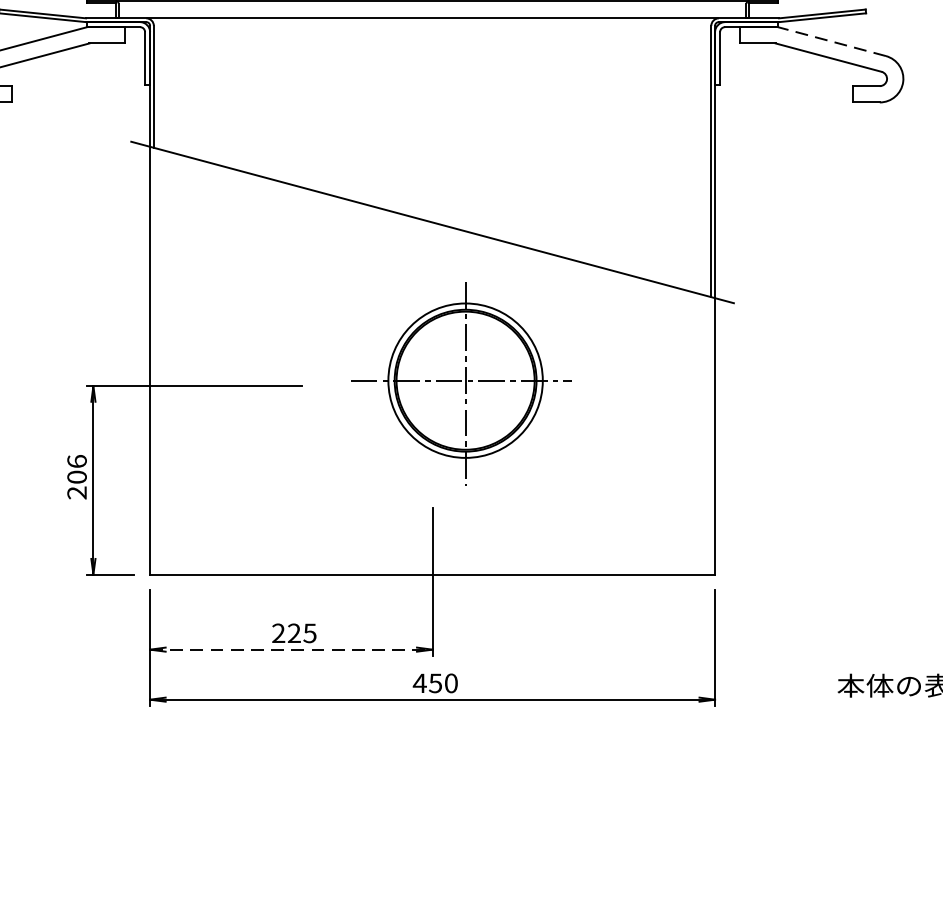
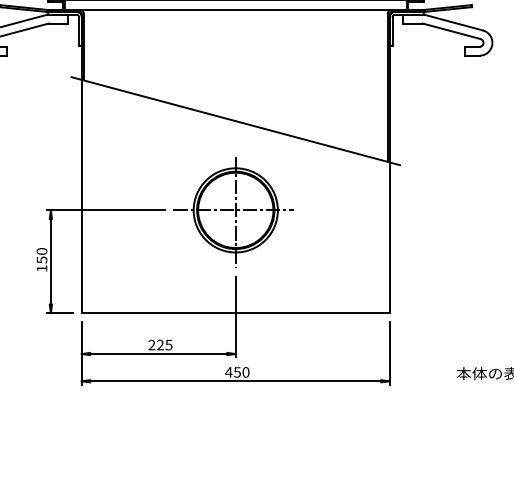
line: (830, 41) -> (452, 22), dashed -> solid
part: (461, 384) -> (233, 212), moved
text: (76, 476) -> (41, 259), 206 -> 150
line: (290, 650) -> (158, 354), dashed -> solid

